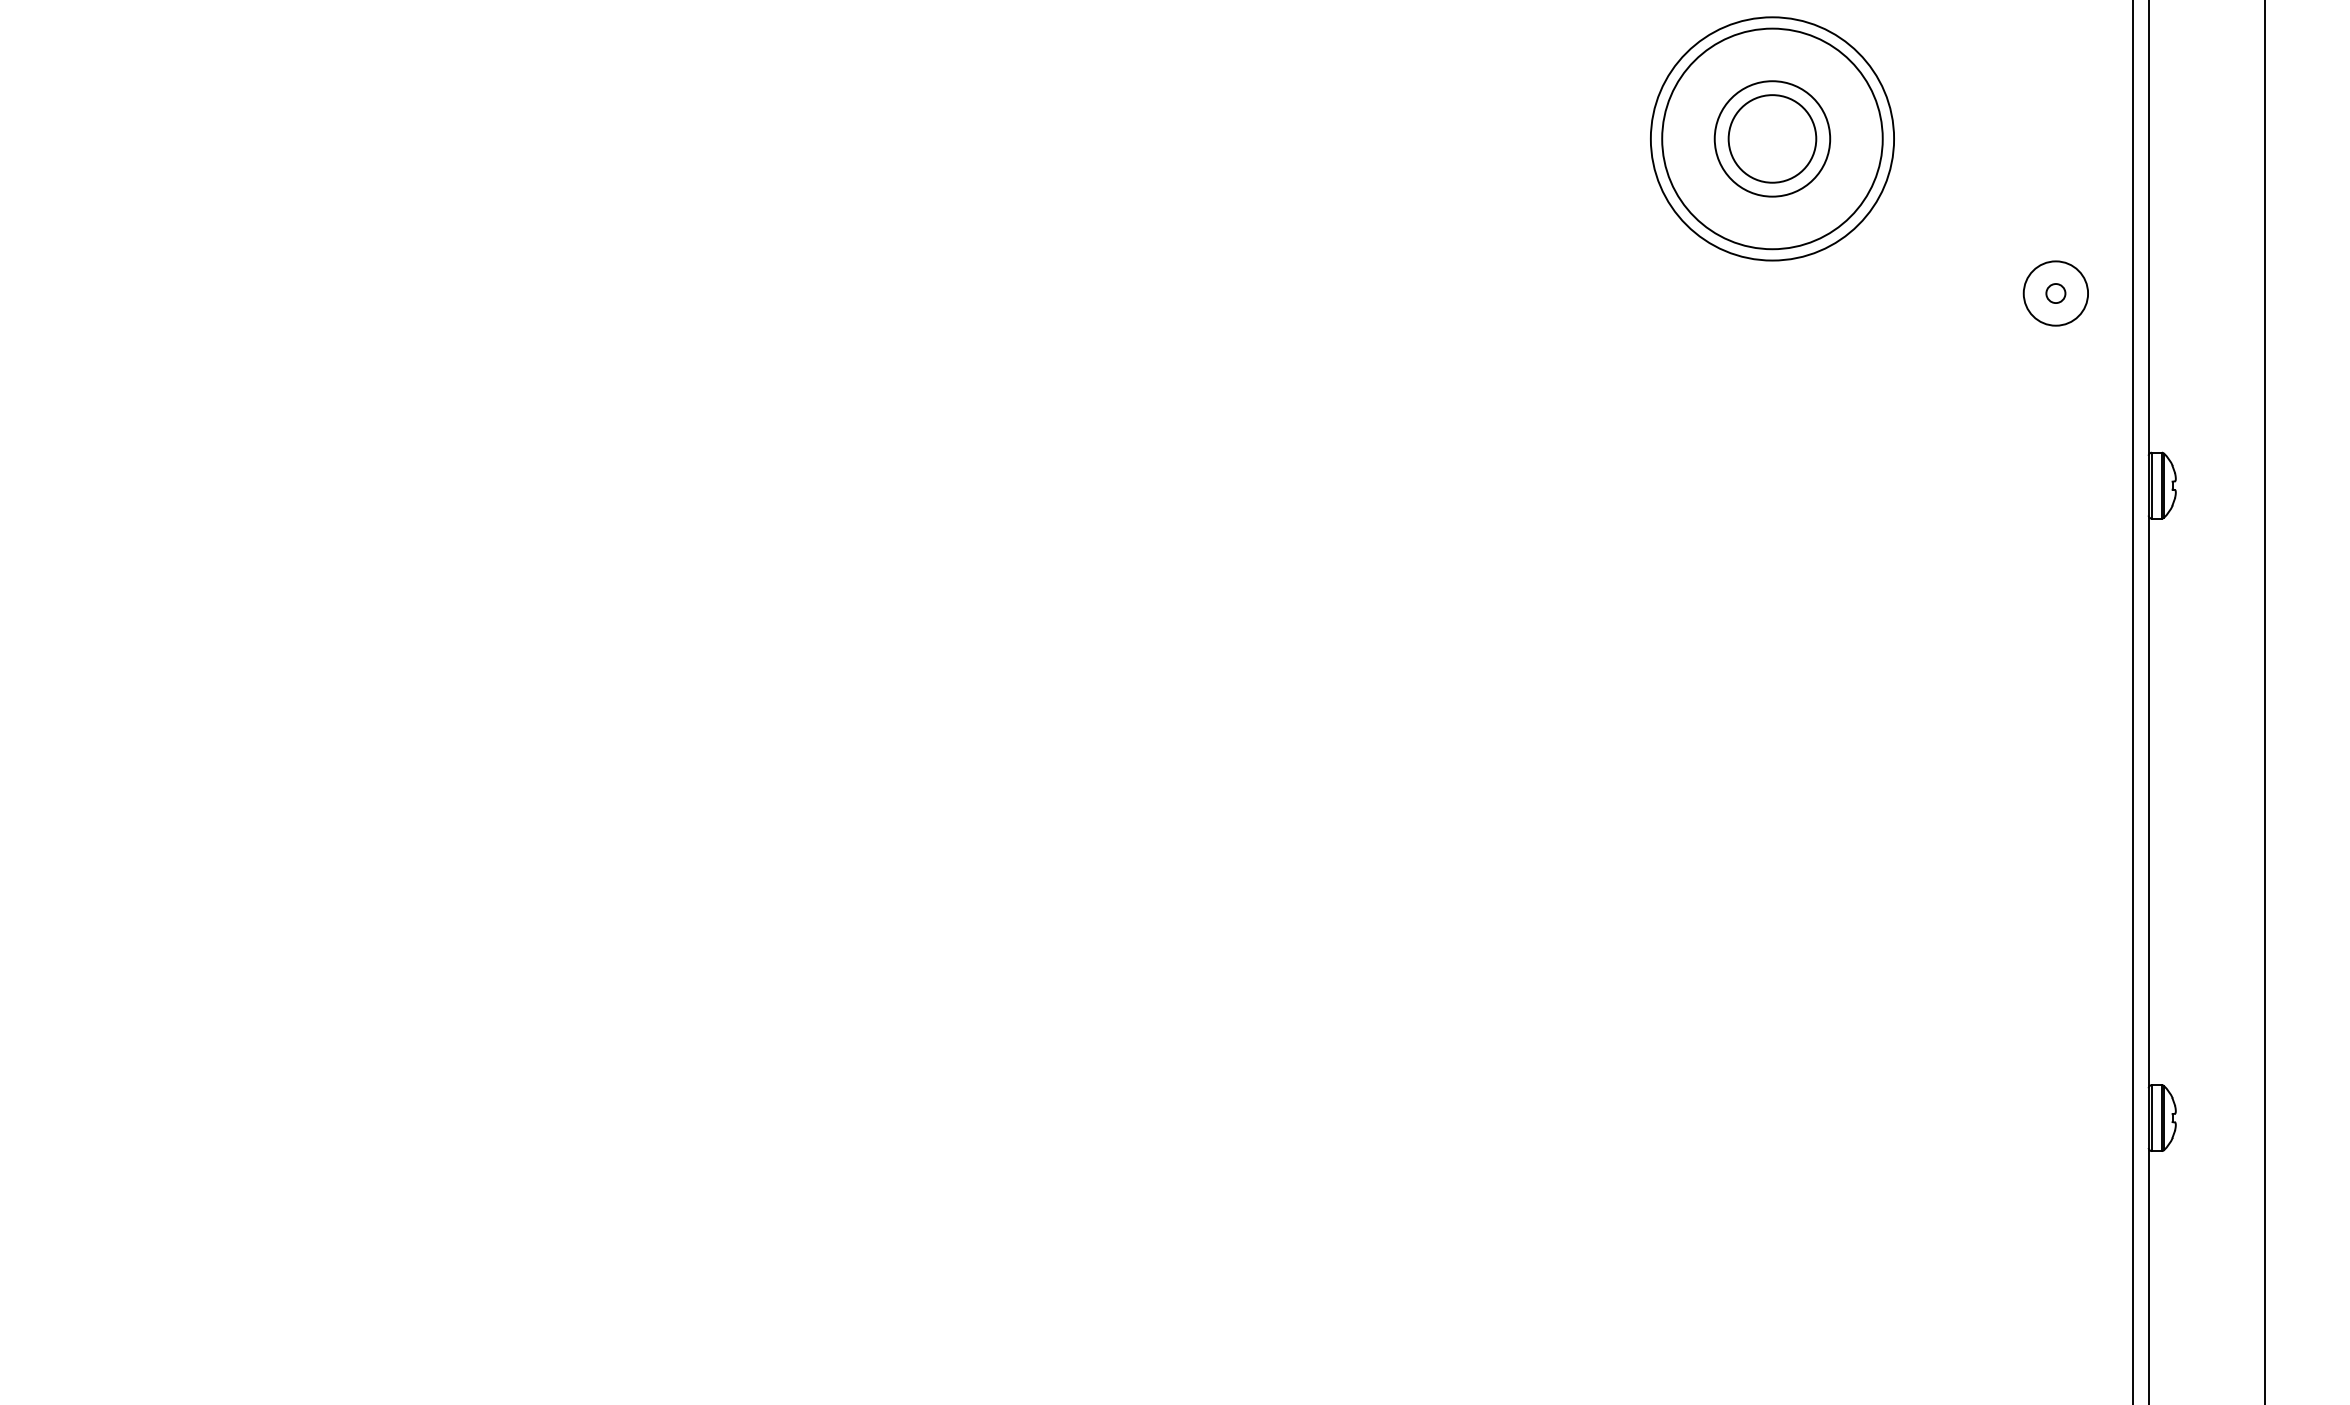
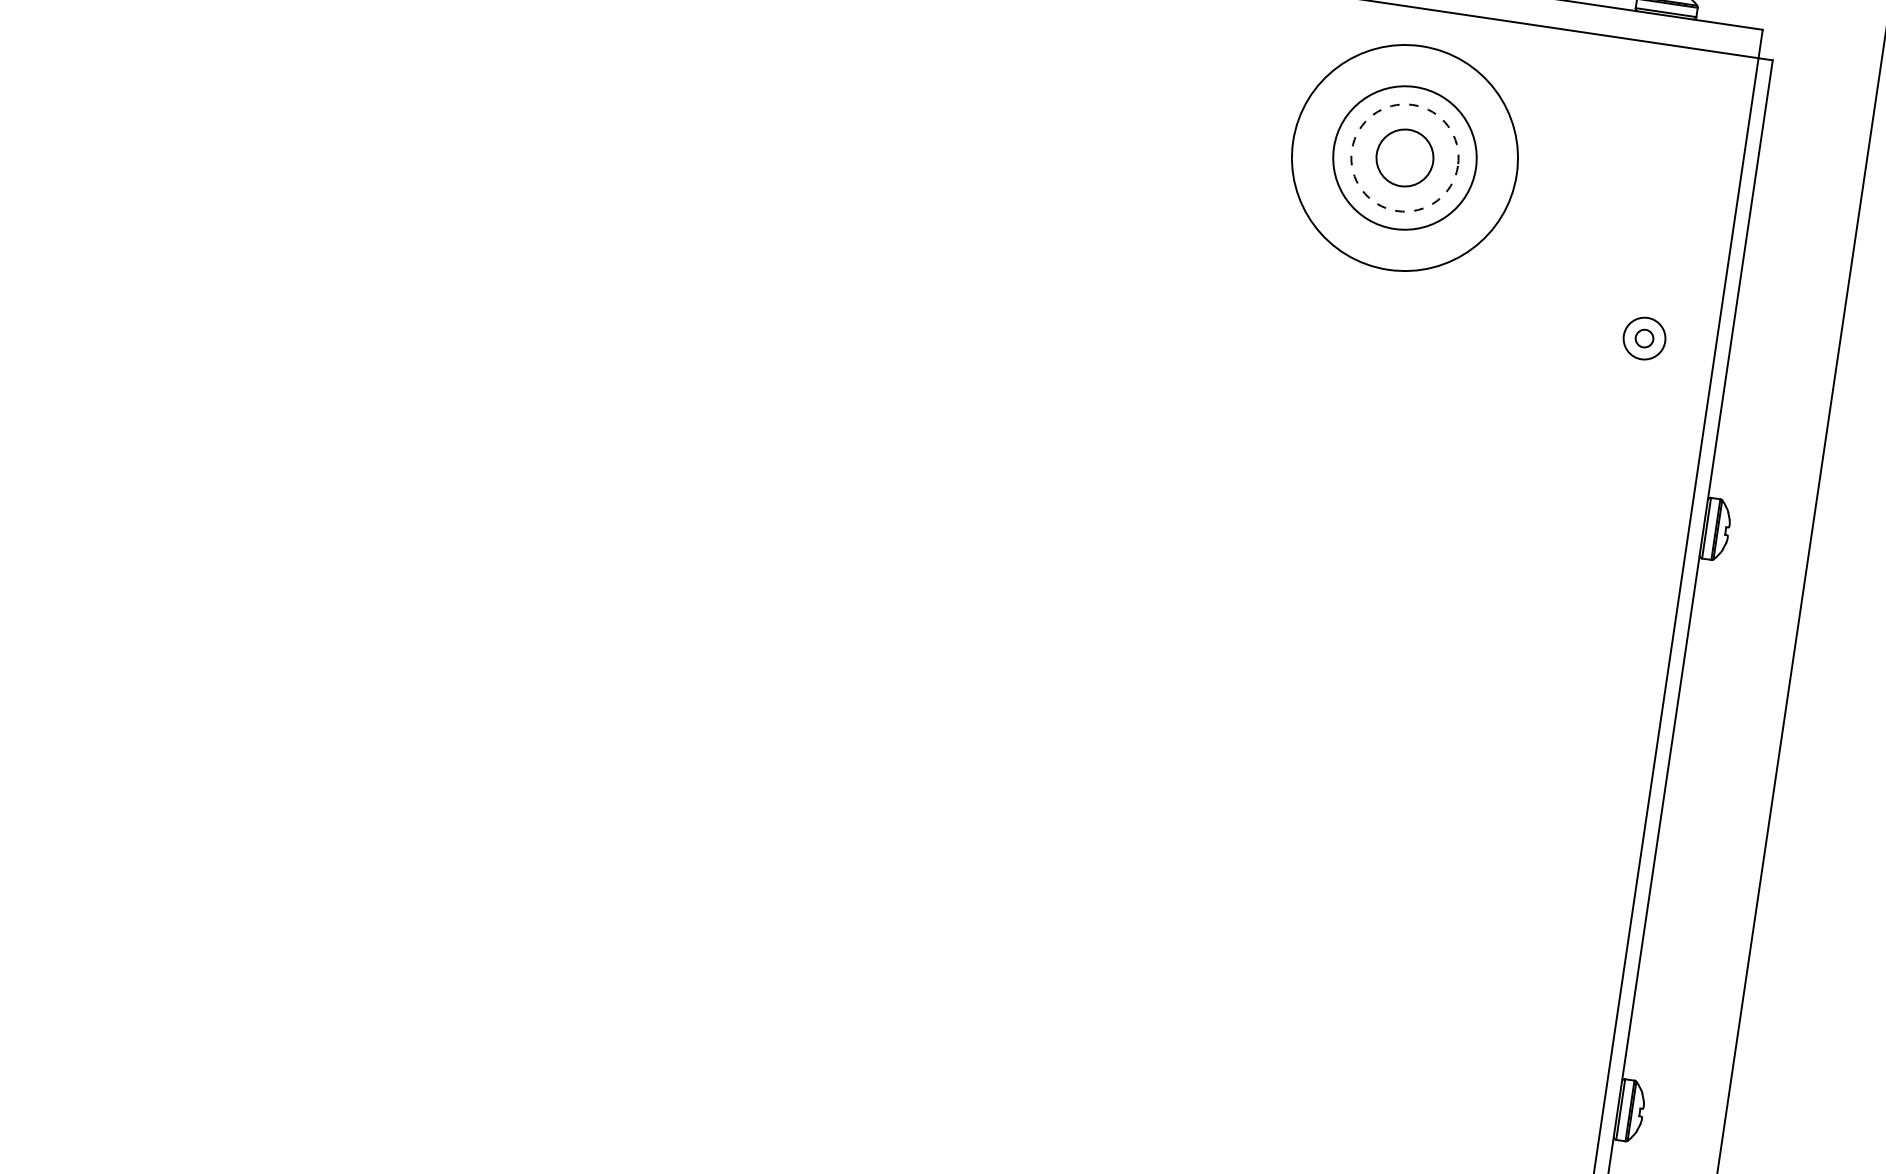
circle: (1772, 138) -> (1405, 157), size x0.7
circle: (1772, 138) -> (1405, 157), size x0.7
circle: (1772, 138) -> (1405, 157), solid -> dashed
circle: (2055, 293) -> (1644, 338), size x0.7

